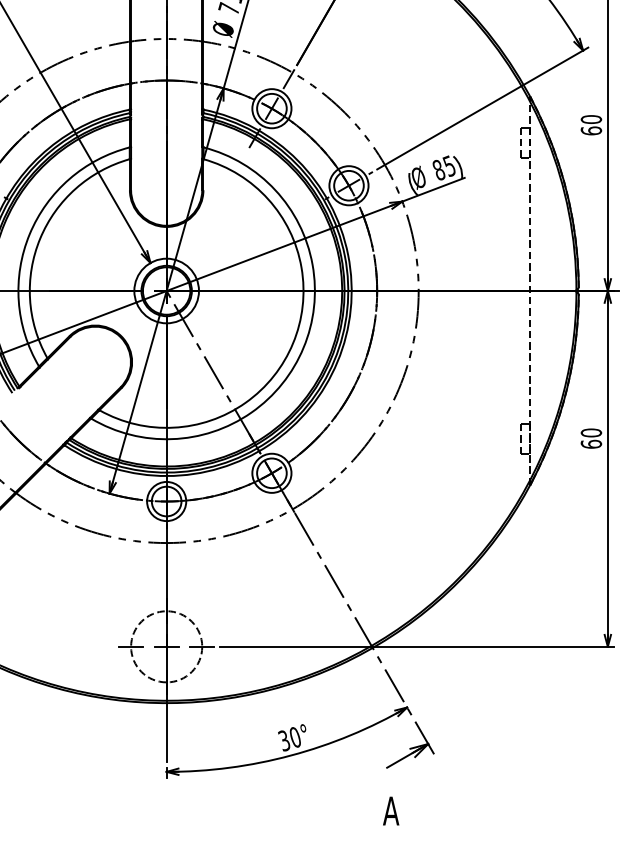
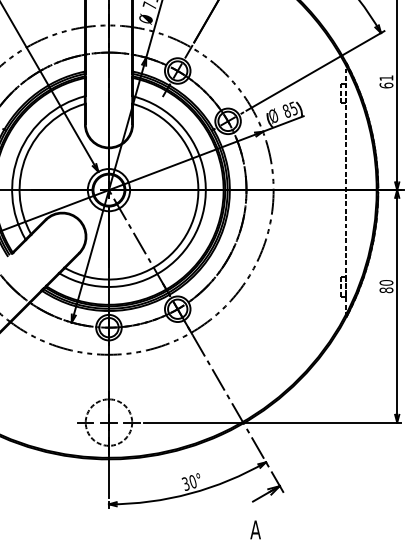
text: (591, 118) -> (386, 77), 60 -> 61
text: (591, 444) -> (386, 290), 60 -> 80

